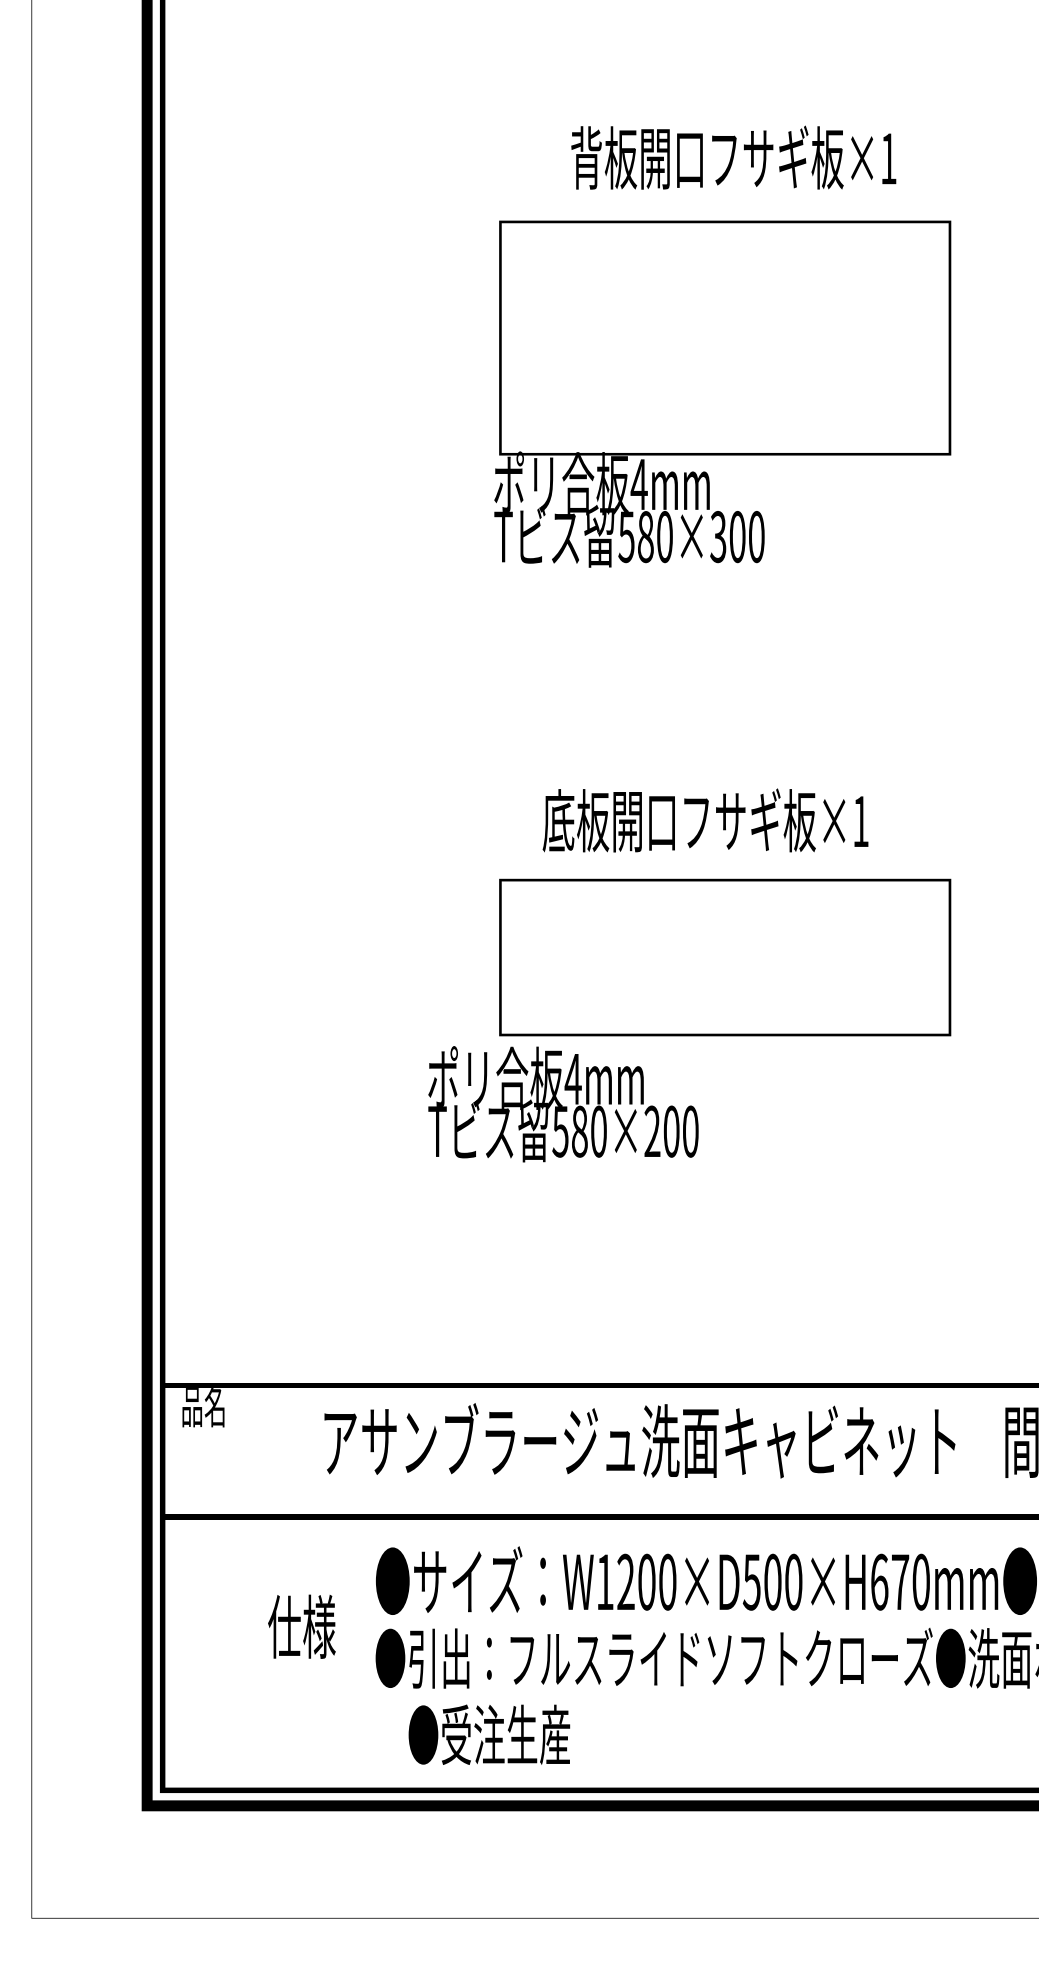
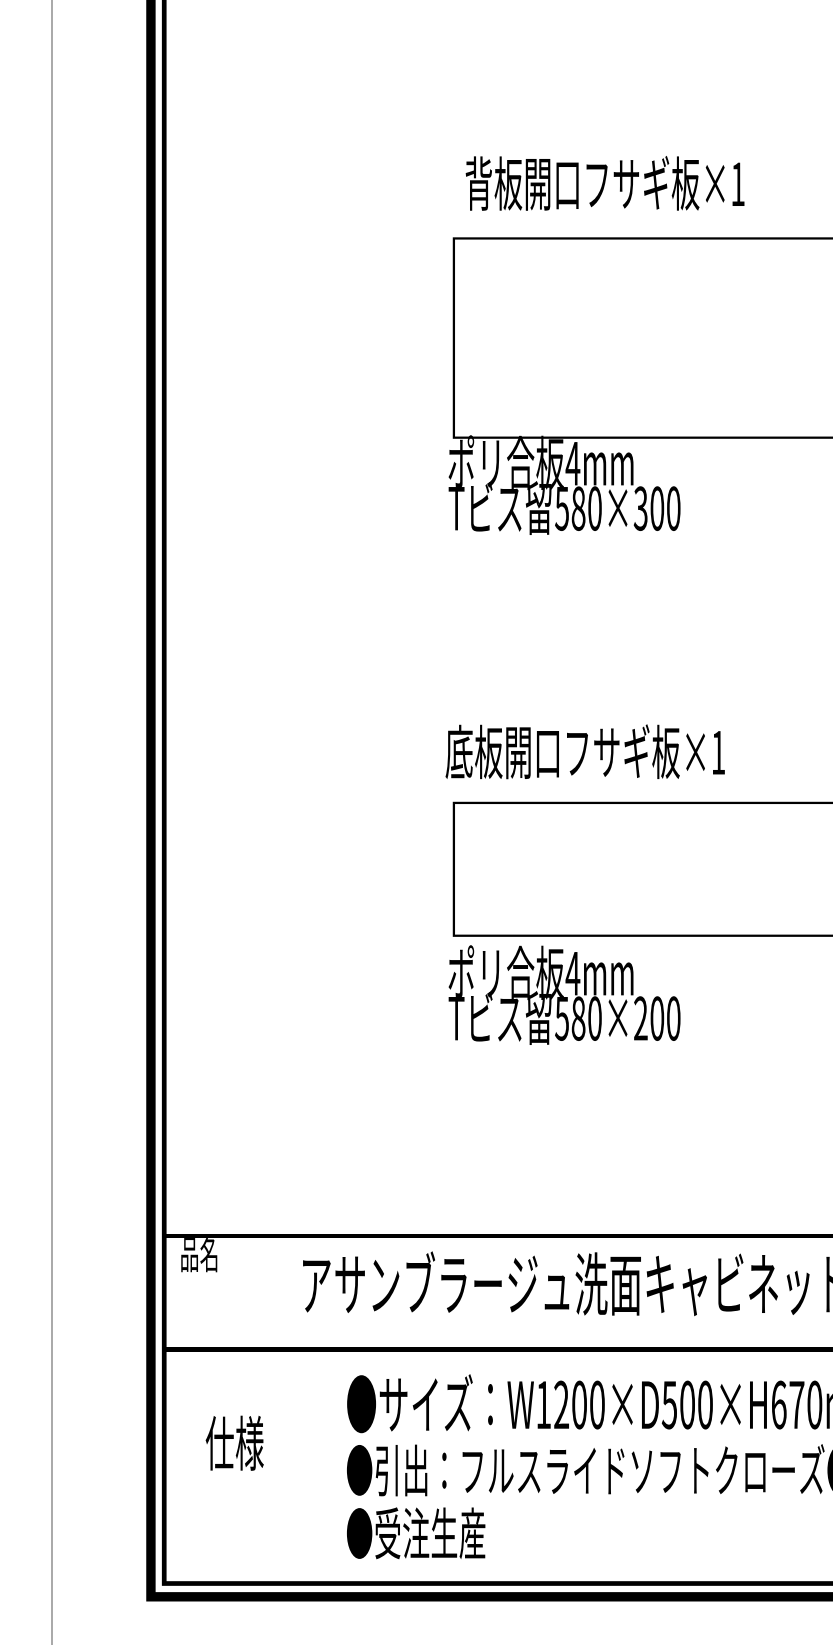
text: (733, 157) -> (604, 183), moved
text: (705, 820) -> (585, 751), moved
text: (563, 1104) -> (564, 995), moved
text: (301, 1626) -> (234, 1443), moved
text: (489, 1734) -> (416, 1533), moved

